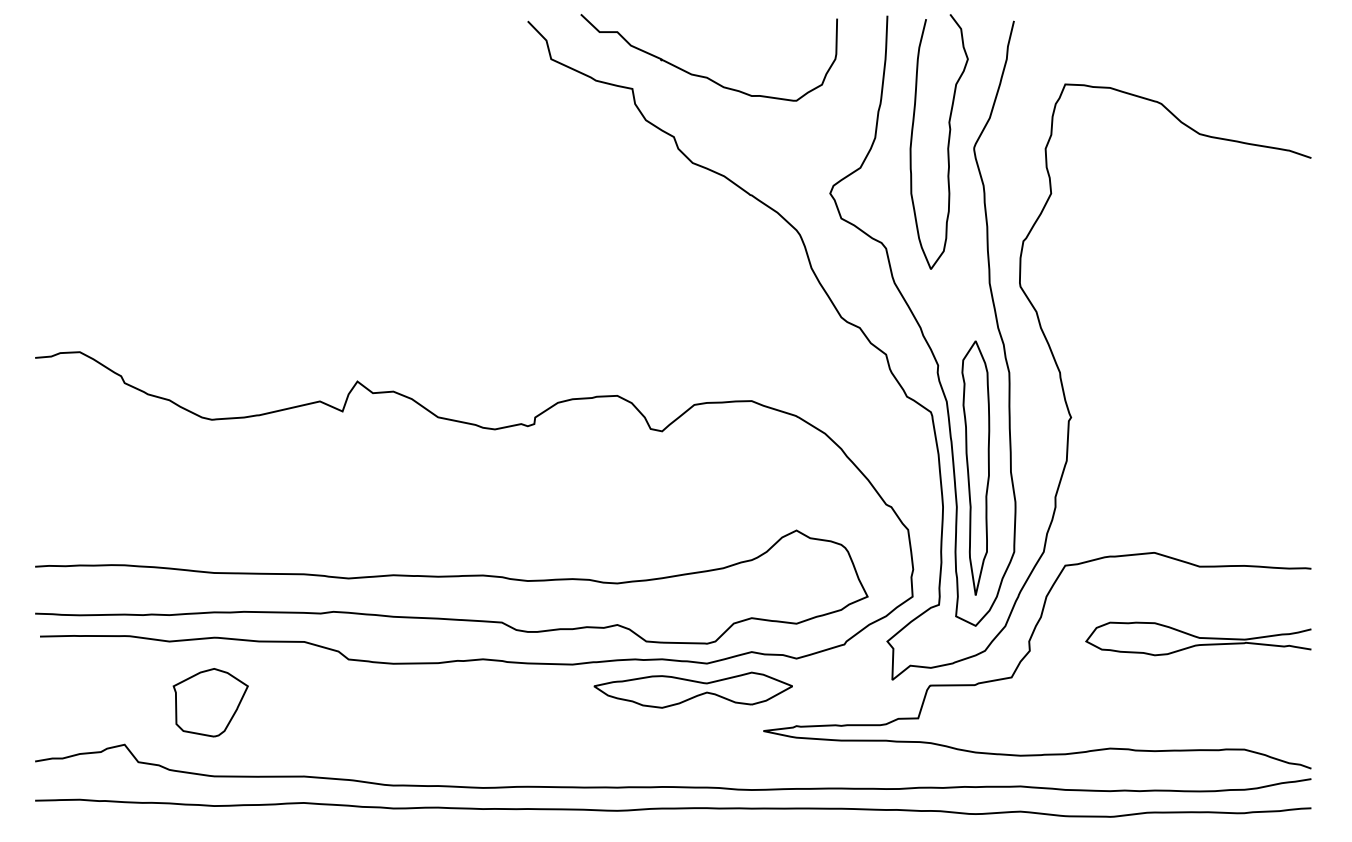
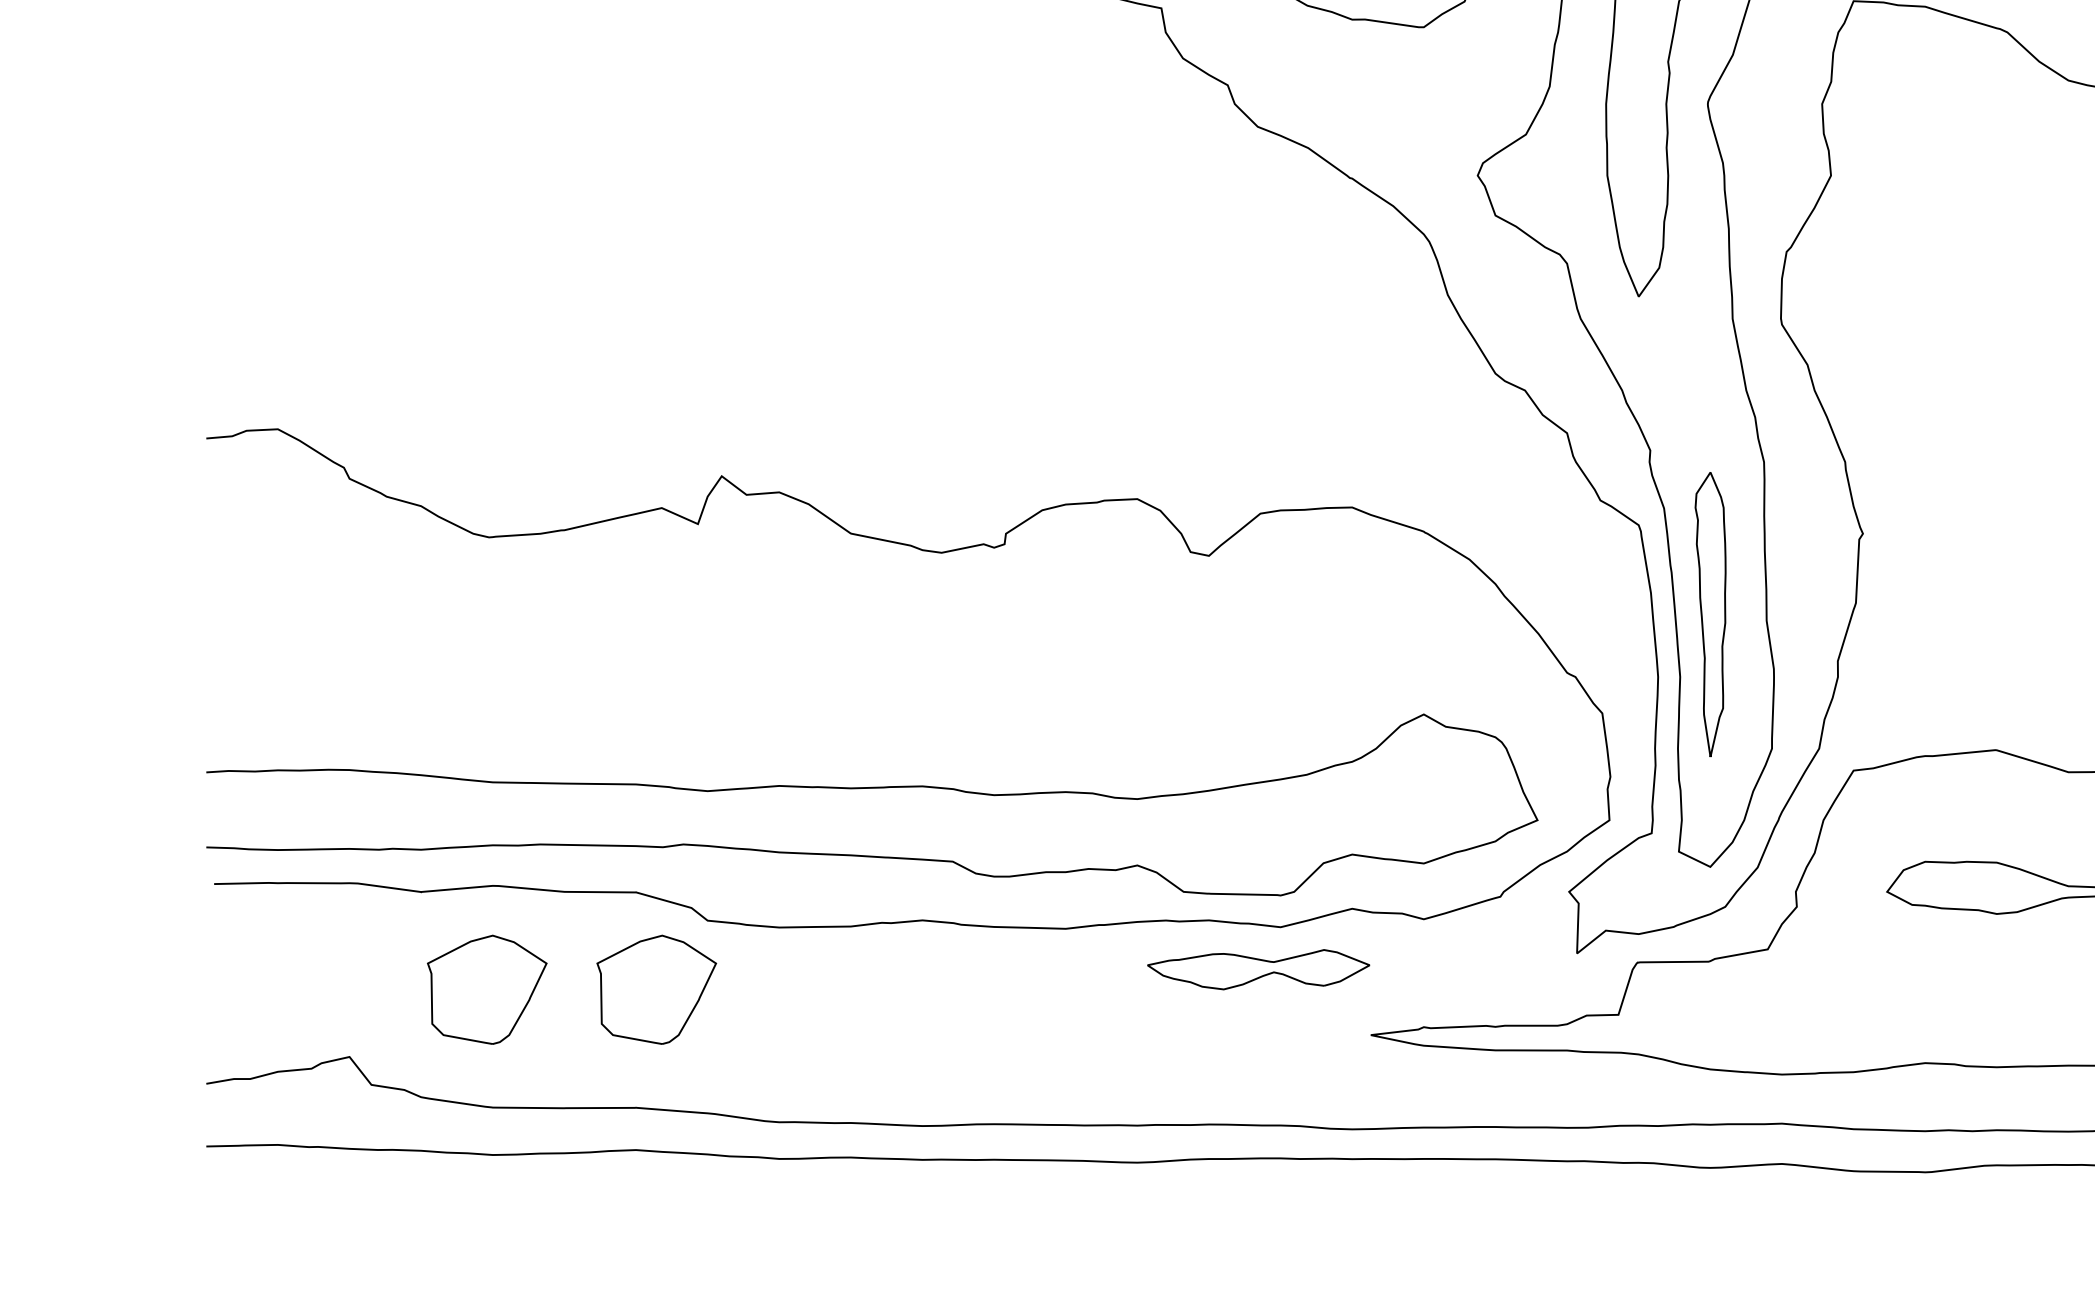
part: (975, 467) -> (1709, 613), size x0.7
part: (692, 689) -> (1257, 968), size x0.7
part: (316, 702) -> (656, 989), added

